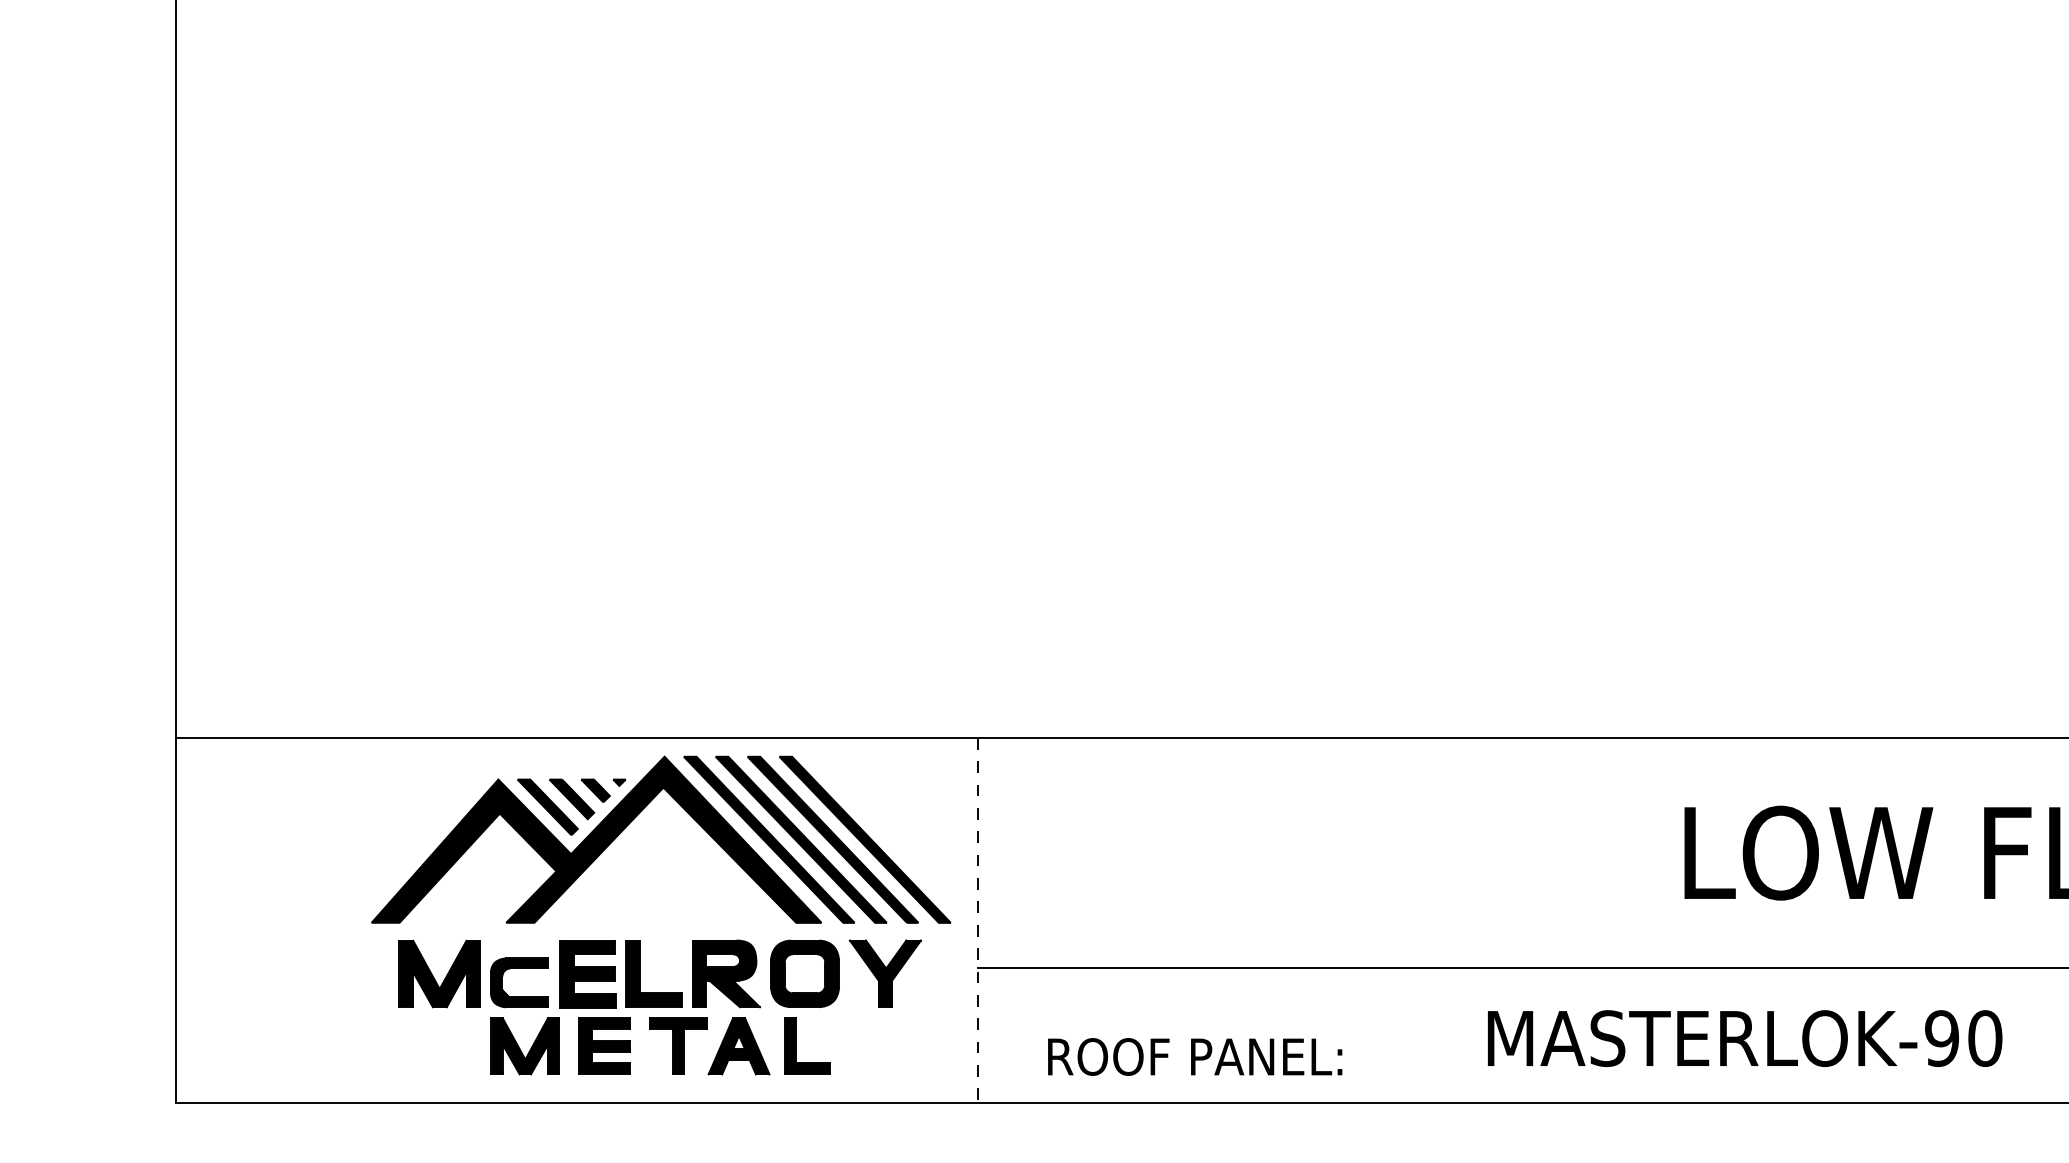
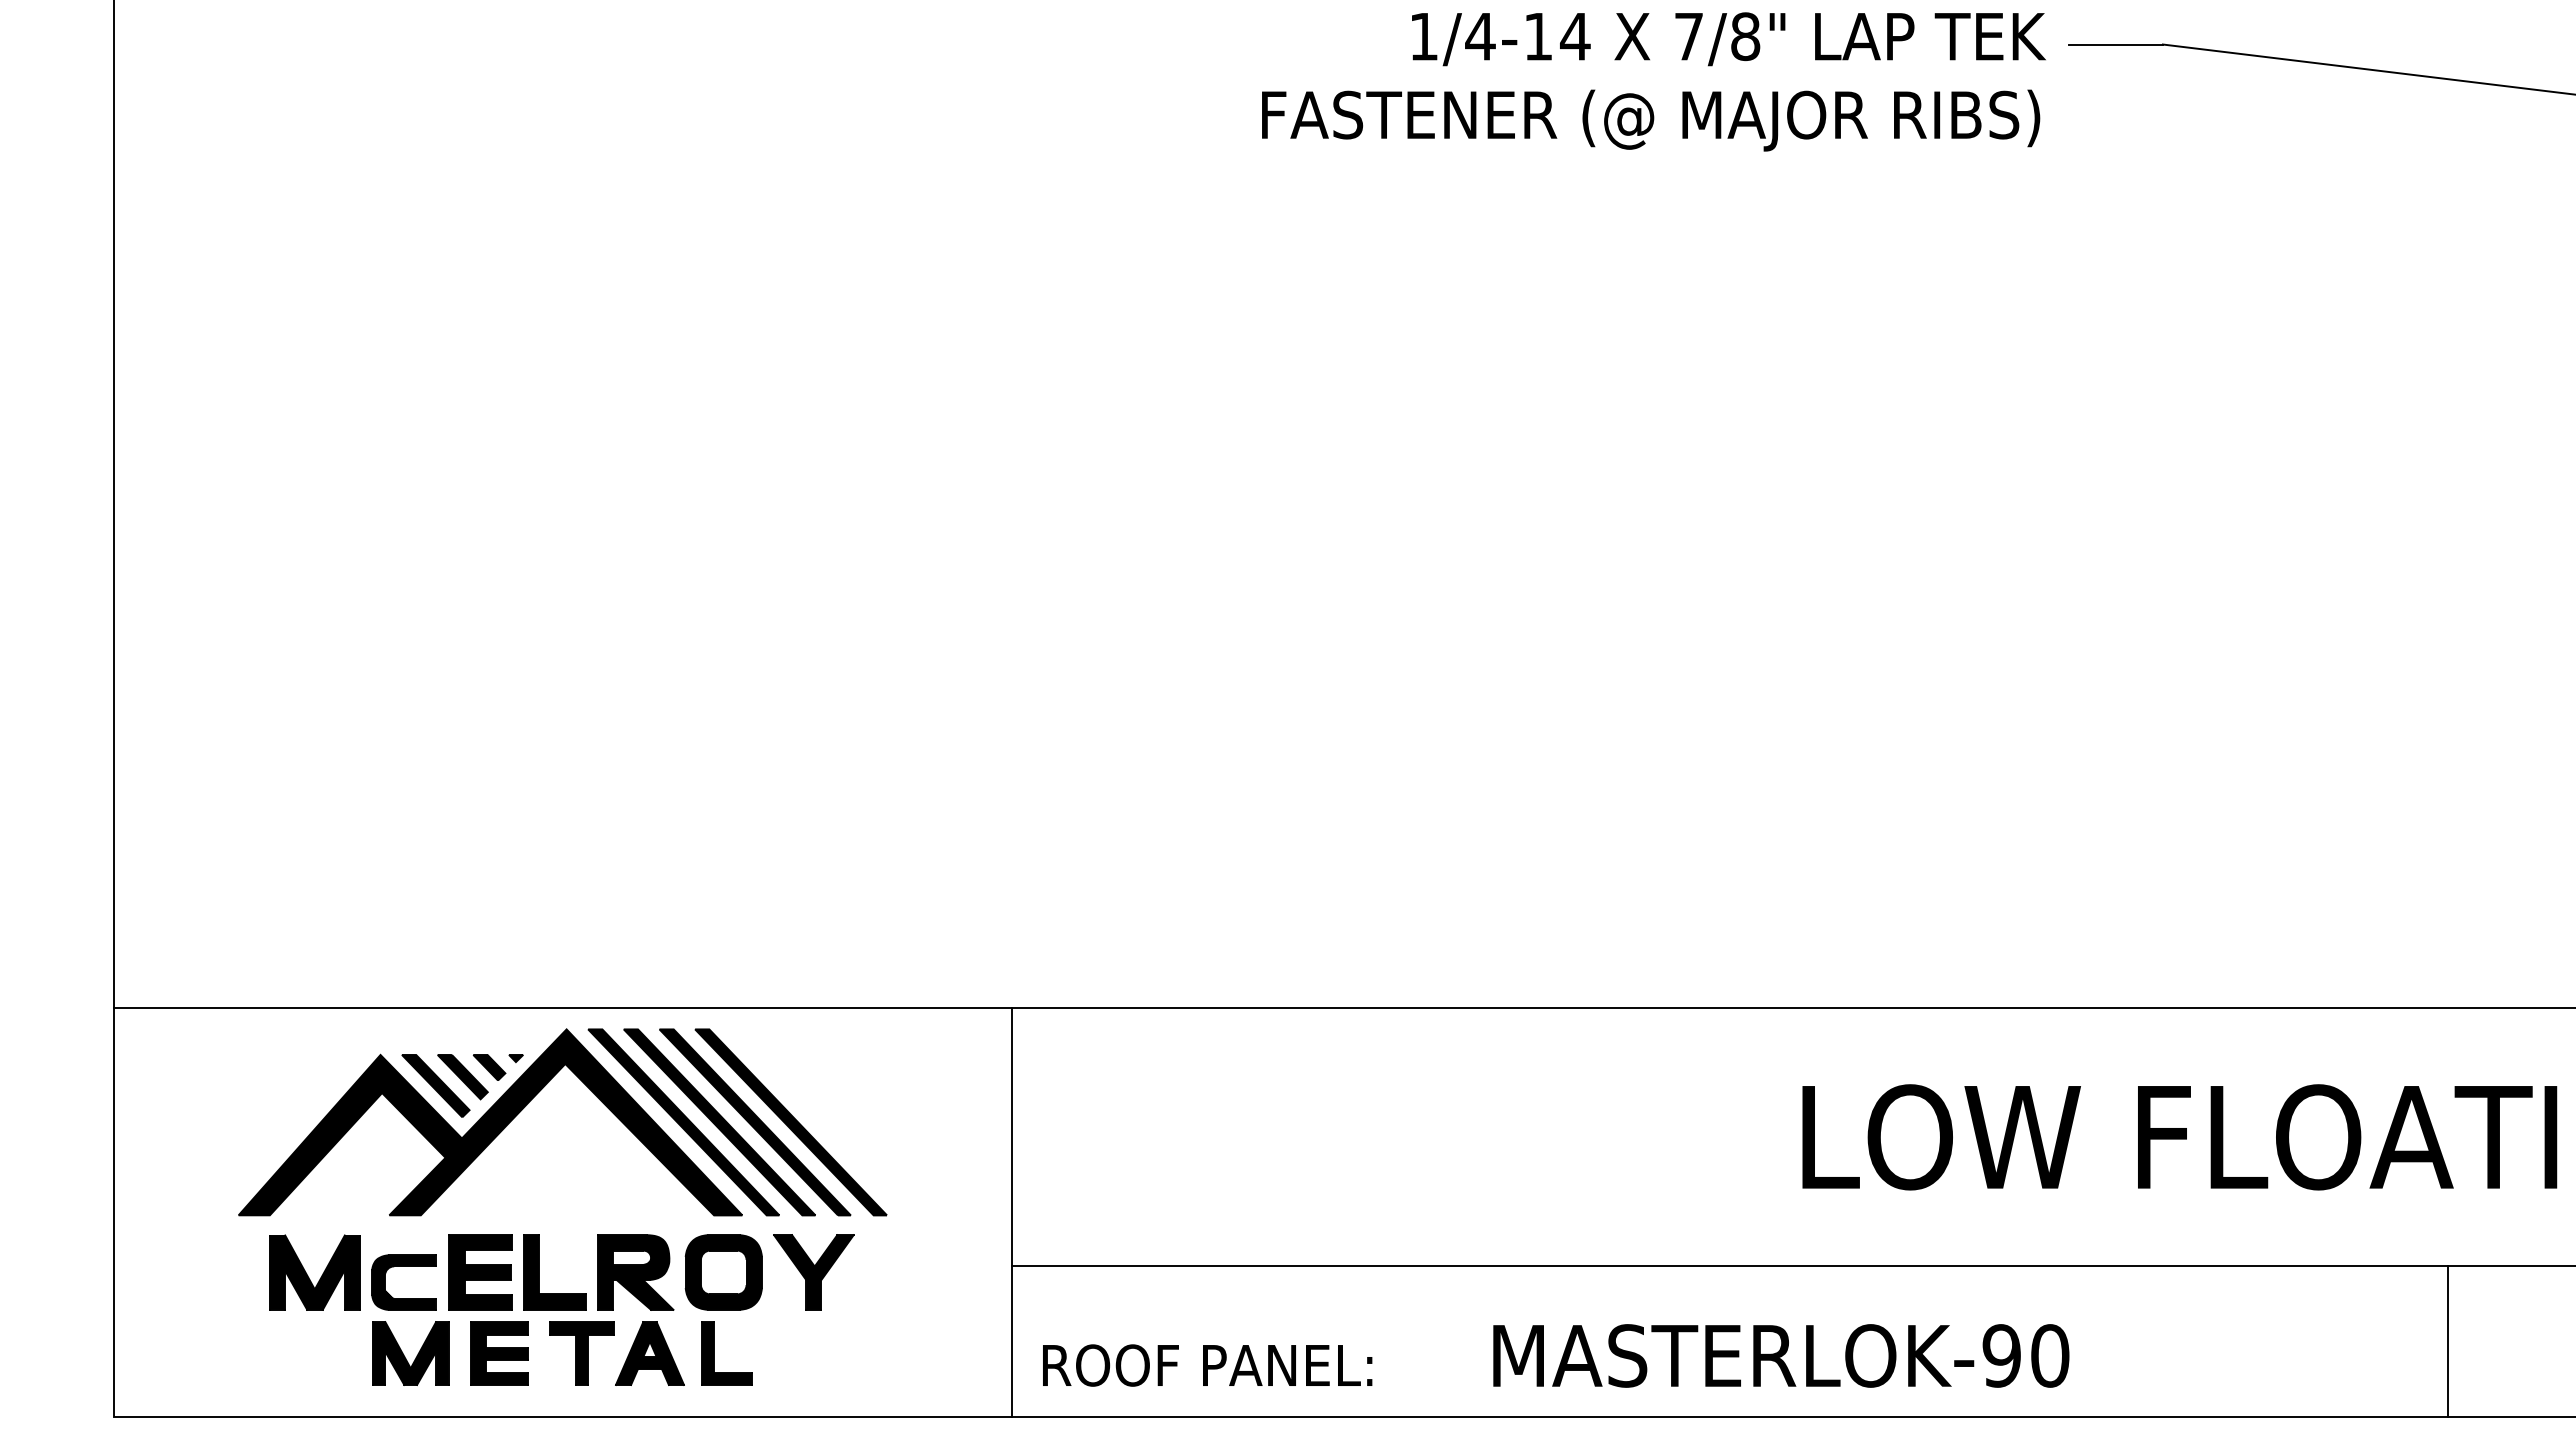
line: (978, 921) -> (1011, 1213), dashed -> solid
part: (640, 939) -> (539, 1234), moved
text: (1745, 1038) -> (1781, 1355), moved
text: (1195, 1056) -> (1207, 1365), moved

